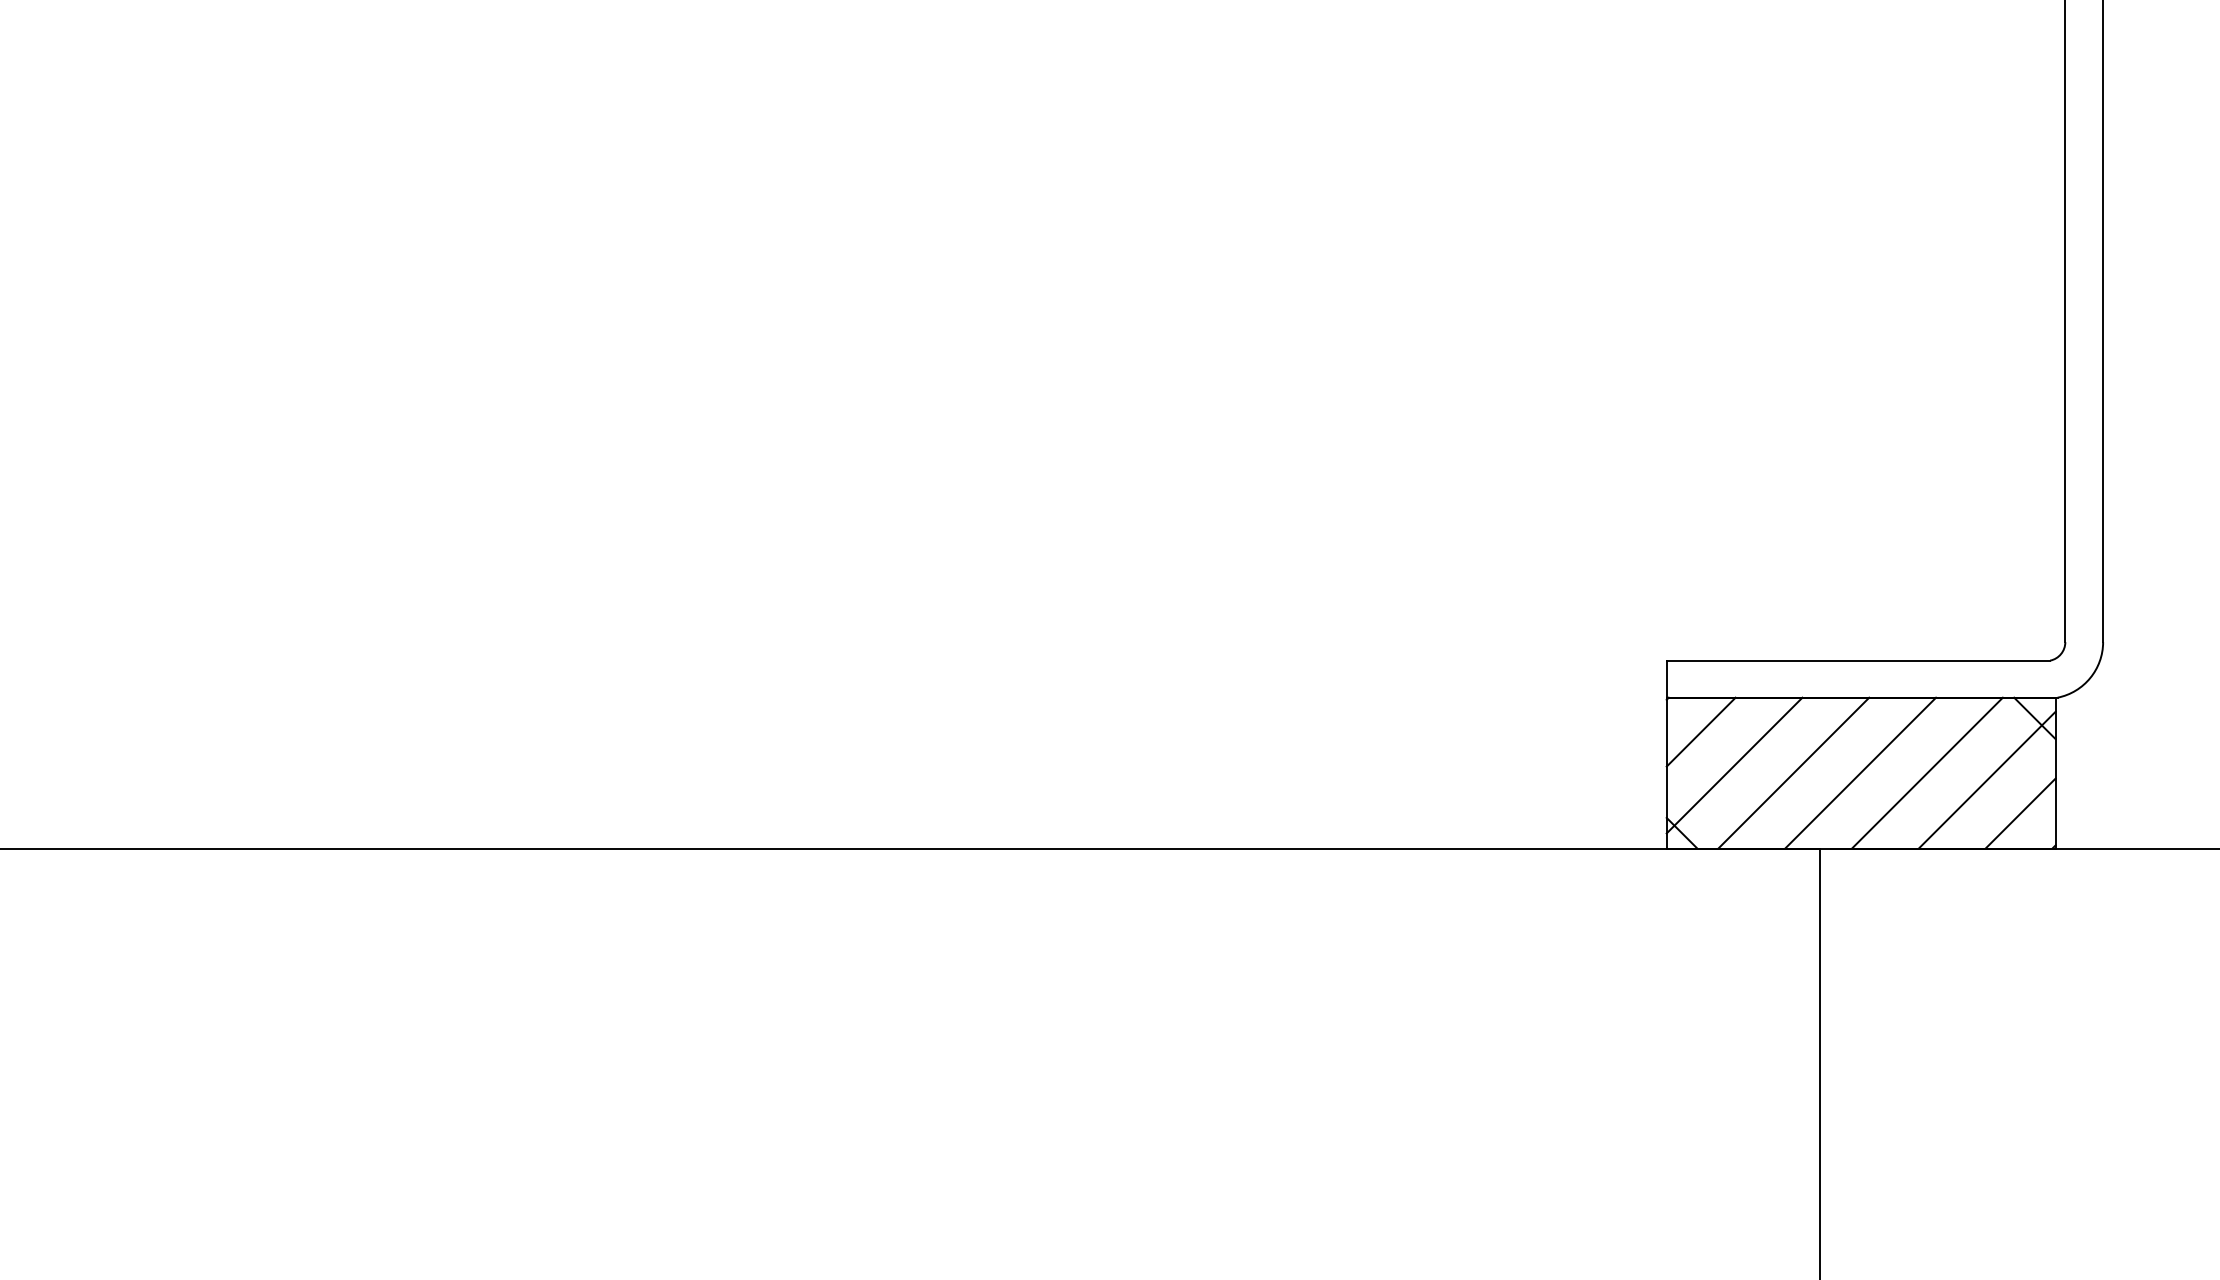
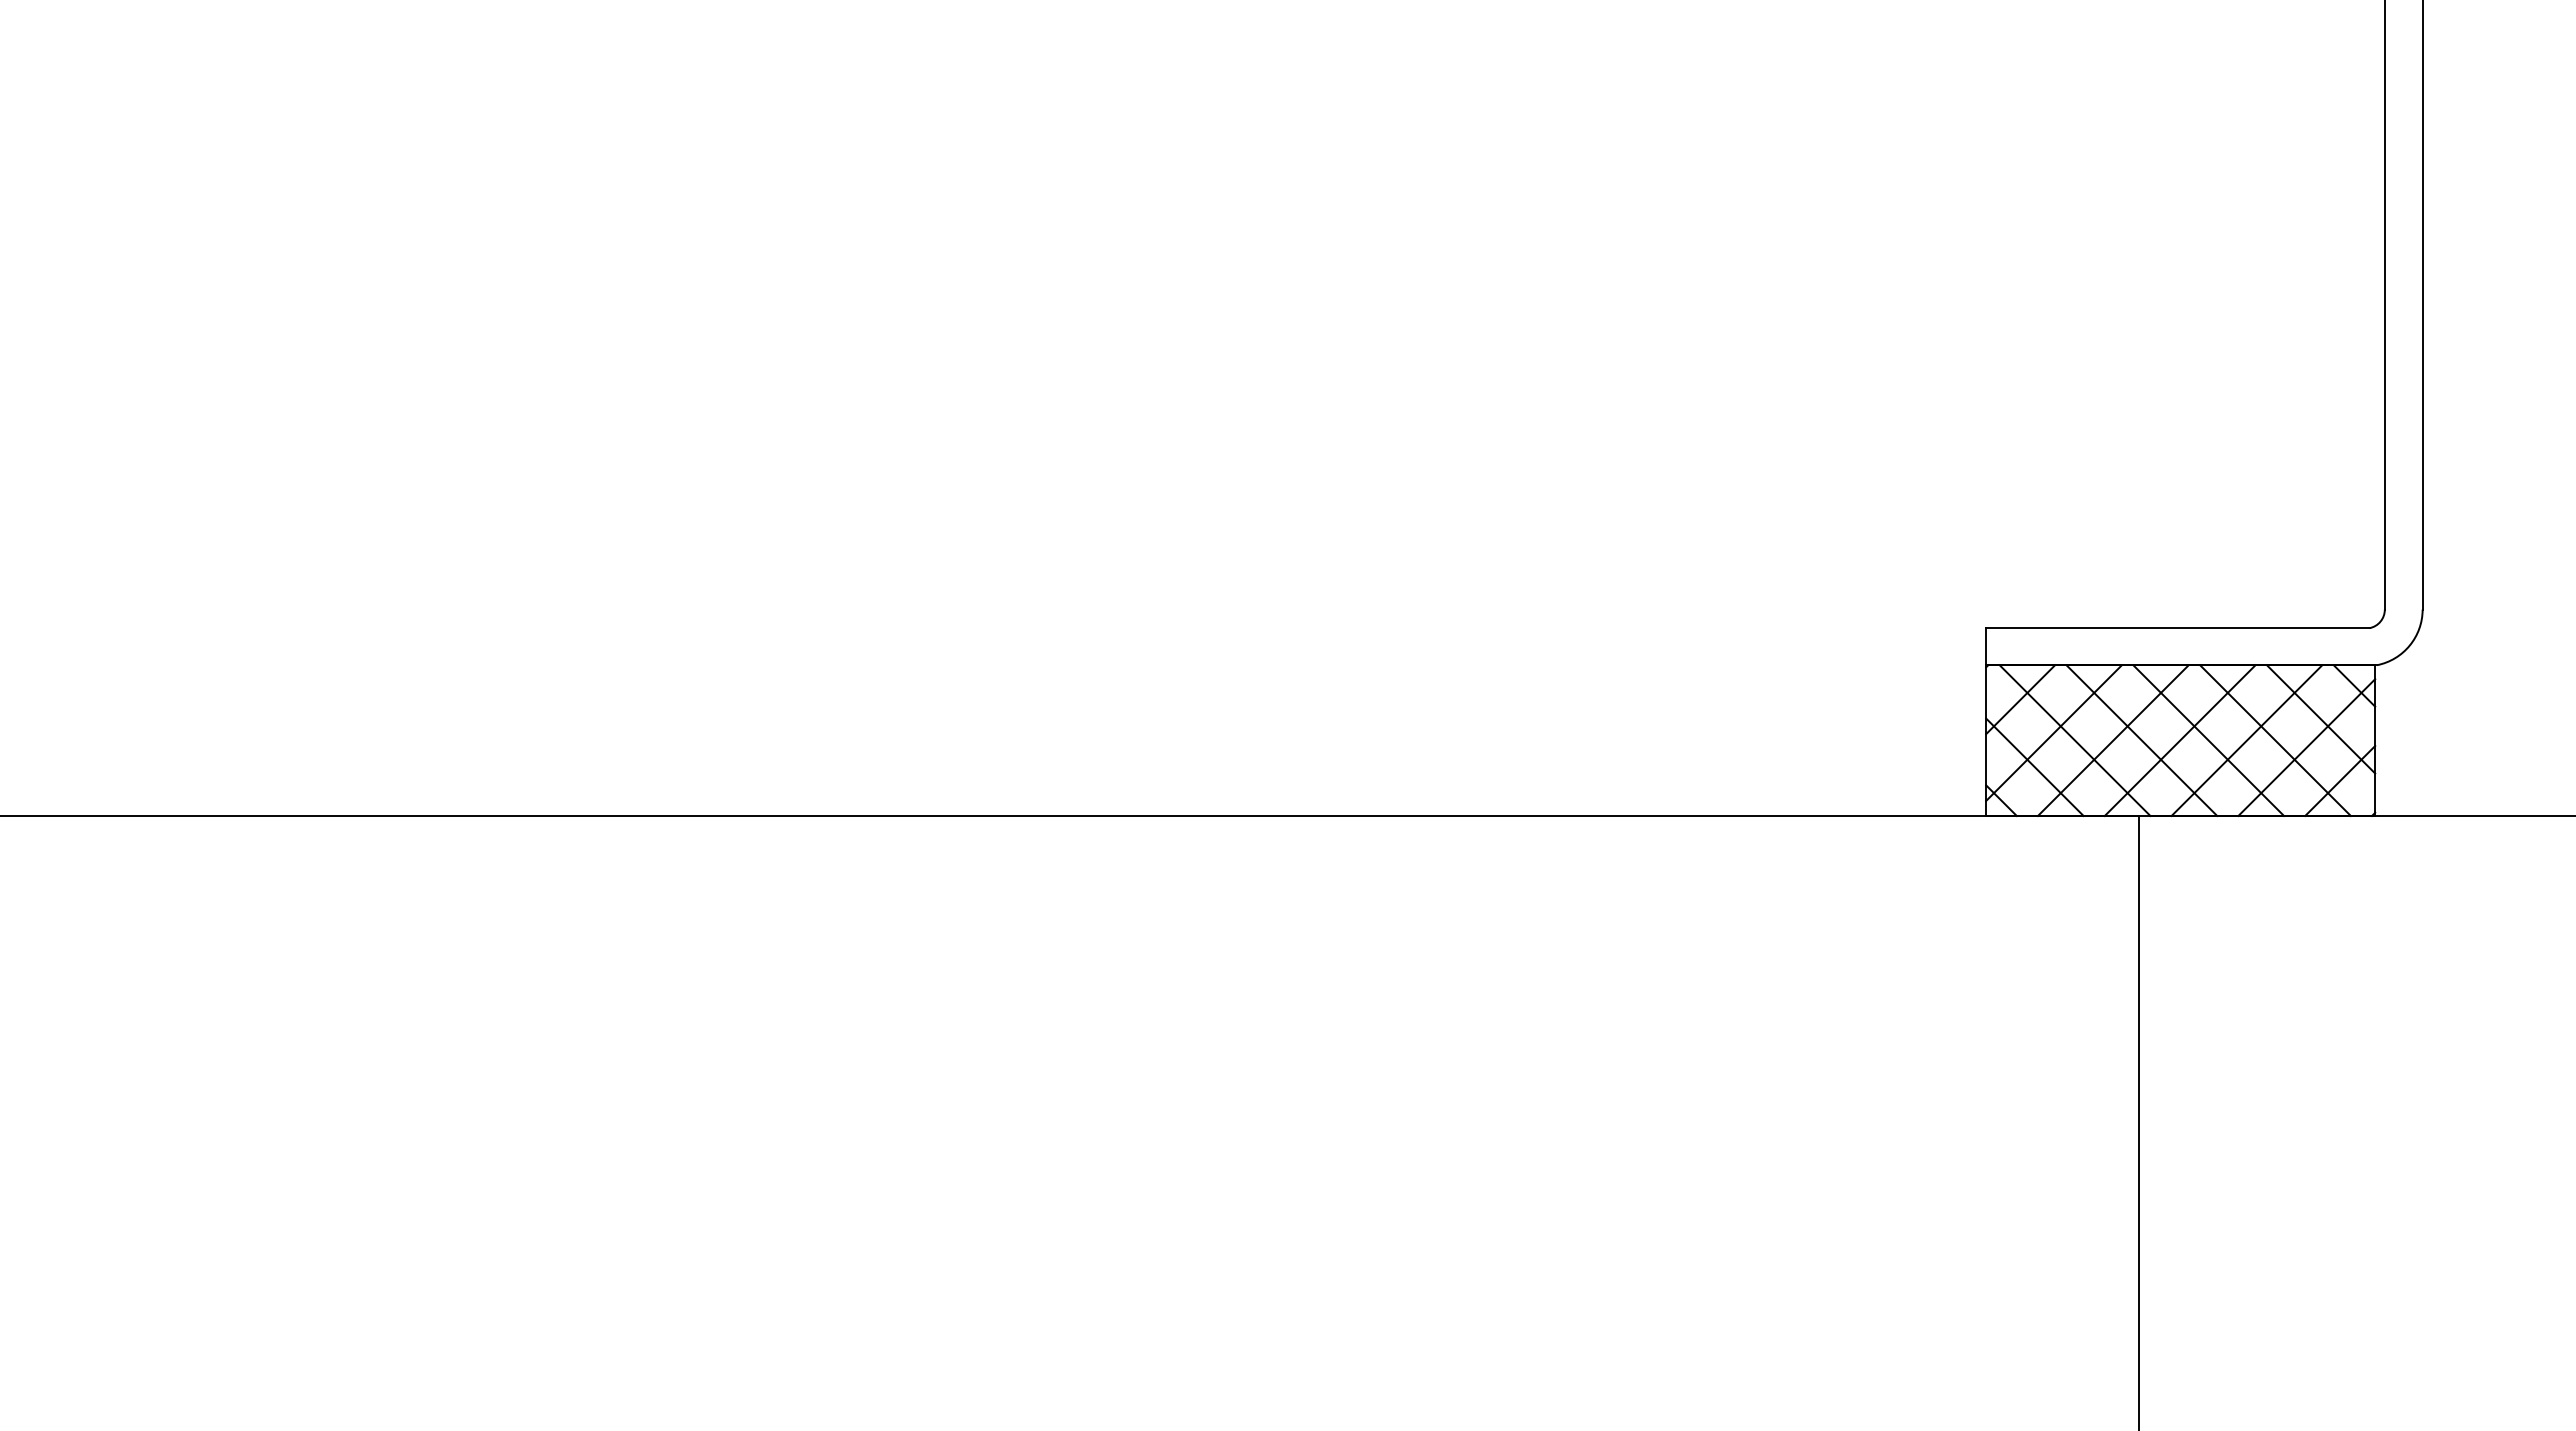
line: (2000, 752) -> (2320, 719), added
line: (1754, 773) -> (2074, 740), added
line: (1821, 773) -> (2141, 740), added
line: (1888, 773) -> (2208, 740), added
line: (1955, 773) -> (2275, 740), added
line: (1714, 799) -> (2034, 766), added

